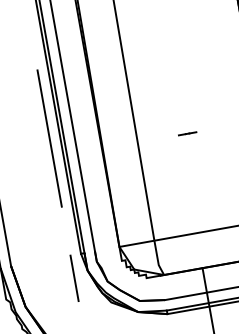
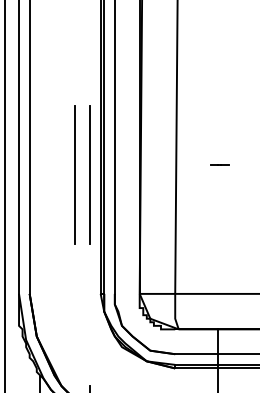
line: (187, 132) -> (219, 164), moved
line: (34, 140) -> (74, 174), added
line: (73, 277) -> (89, 316), removed

